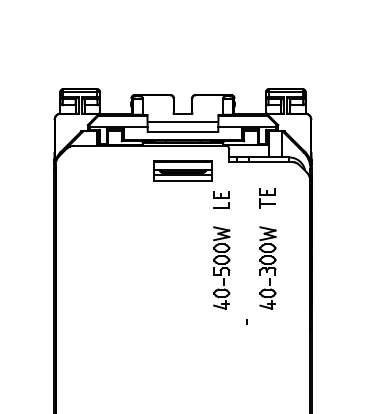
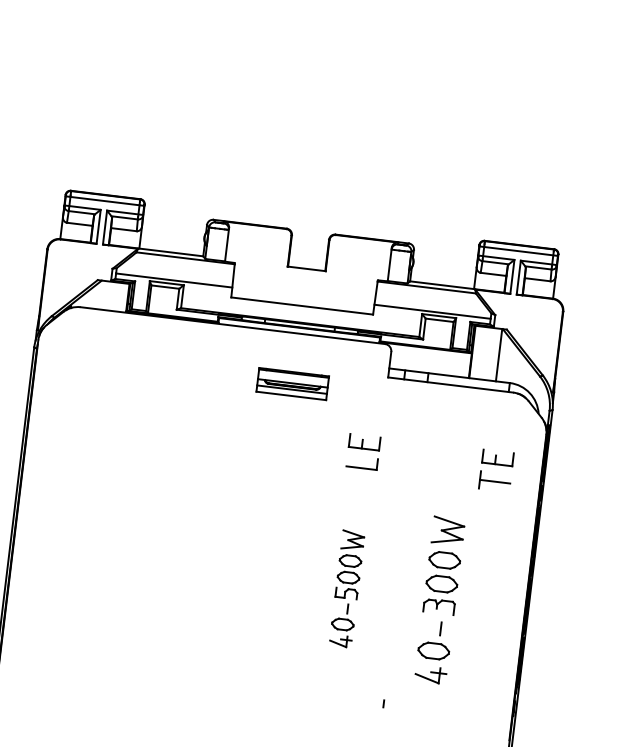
line: (182, 121) -> (303, 284), removed
part: (182, 170) -> (291, 383), size x0.6
part: (267, 198) -> (495, 471), moved
part: (221, 267) -> (346, 587), size x0.7

